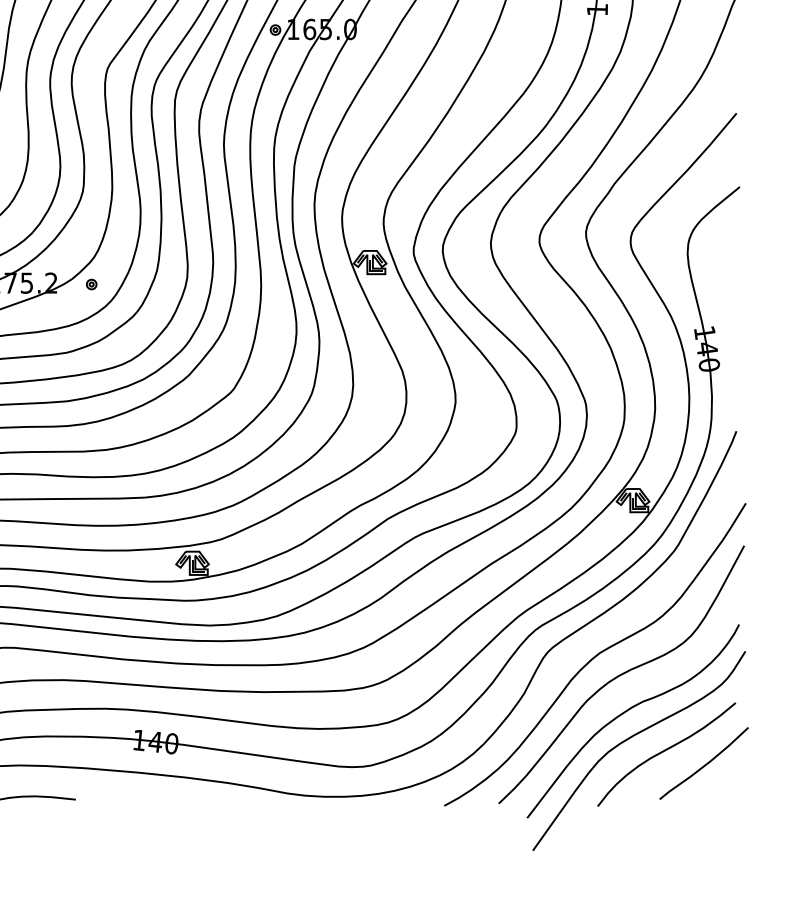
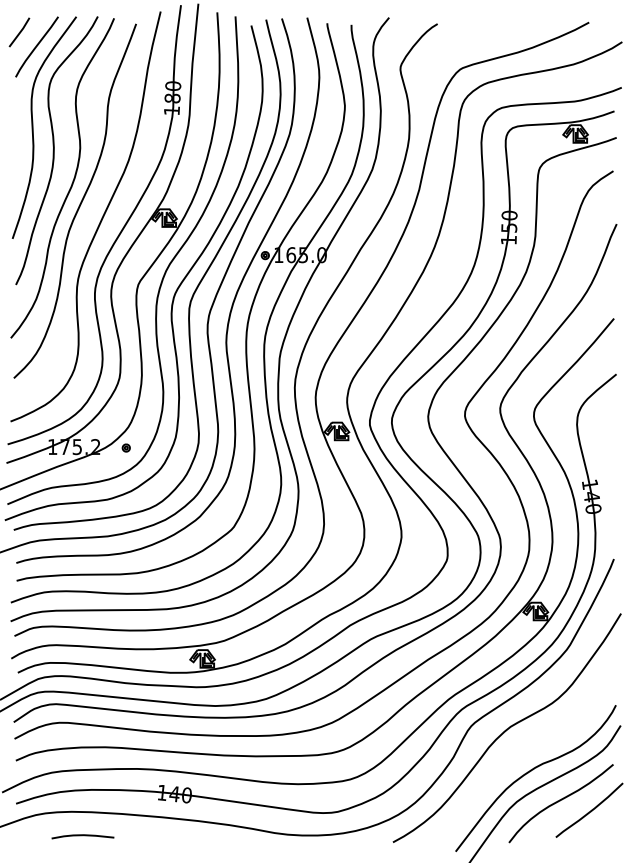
curve: (620, 675) -> (526, 743), removed

